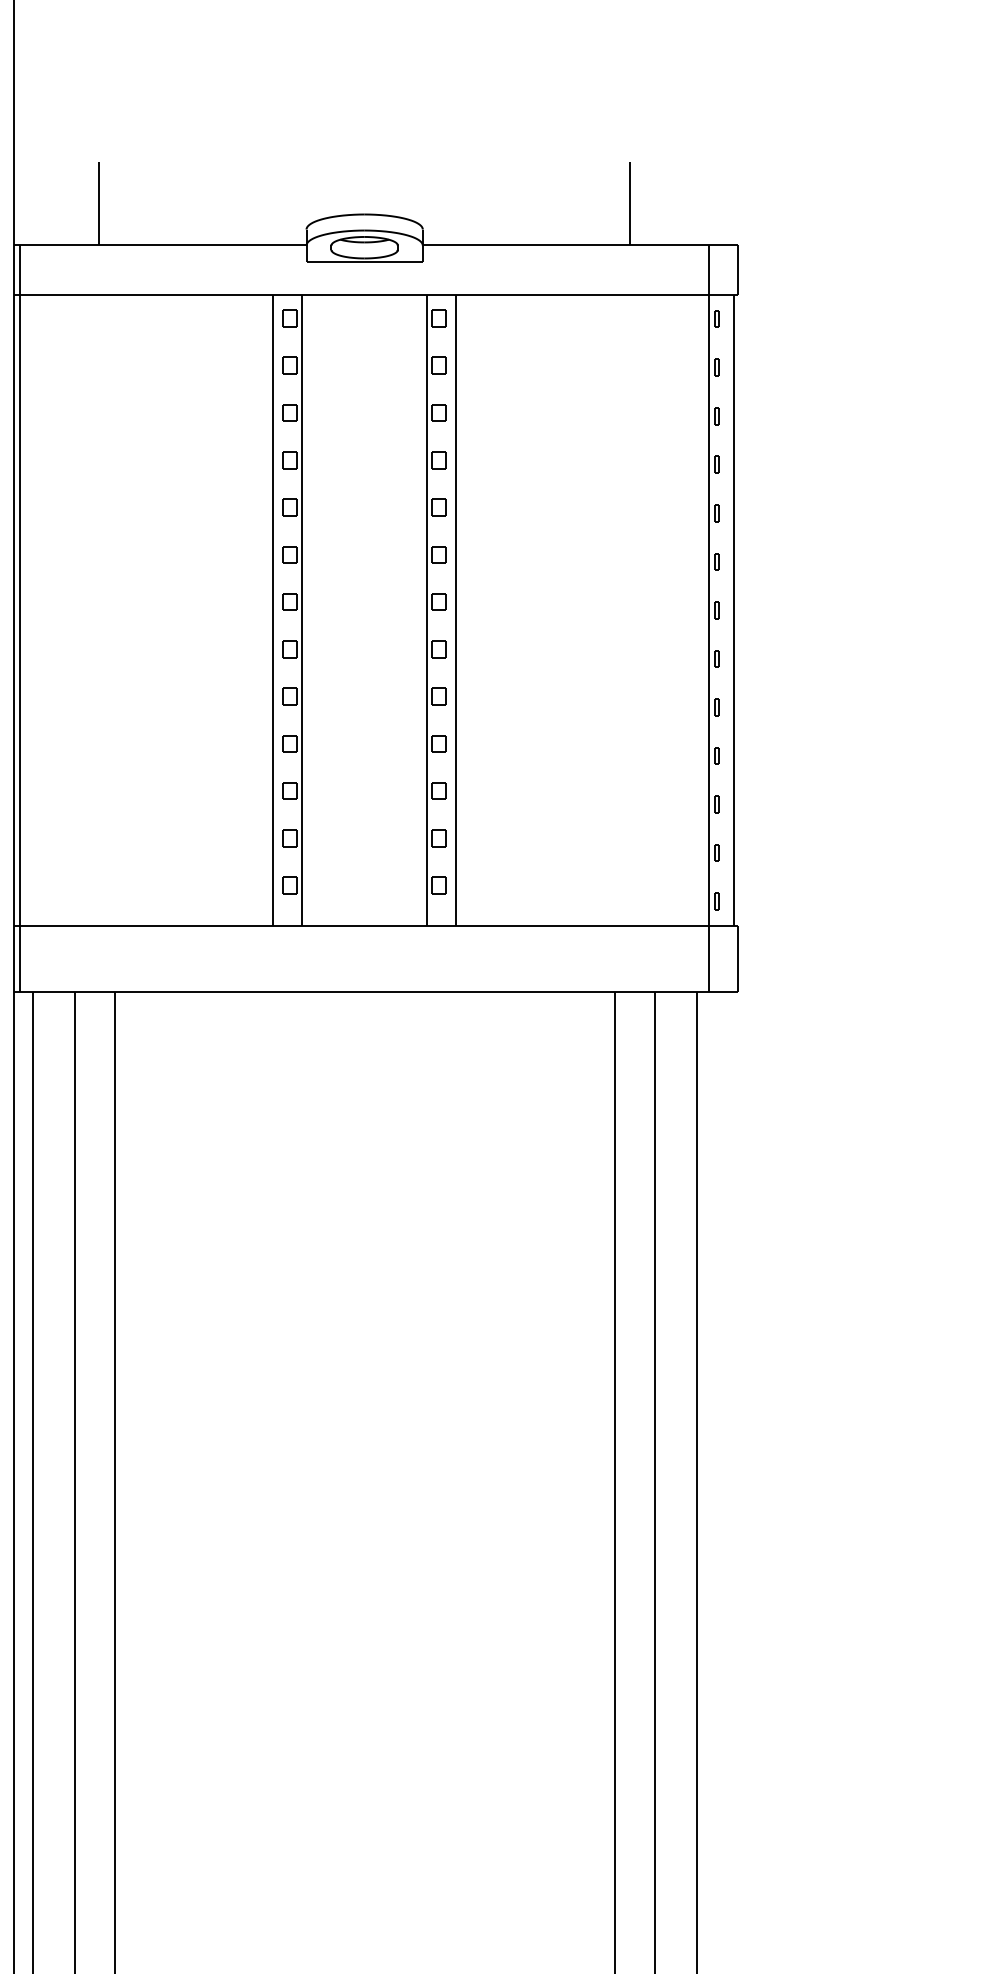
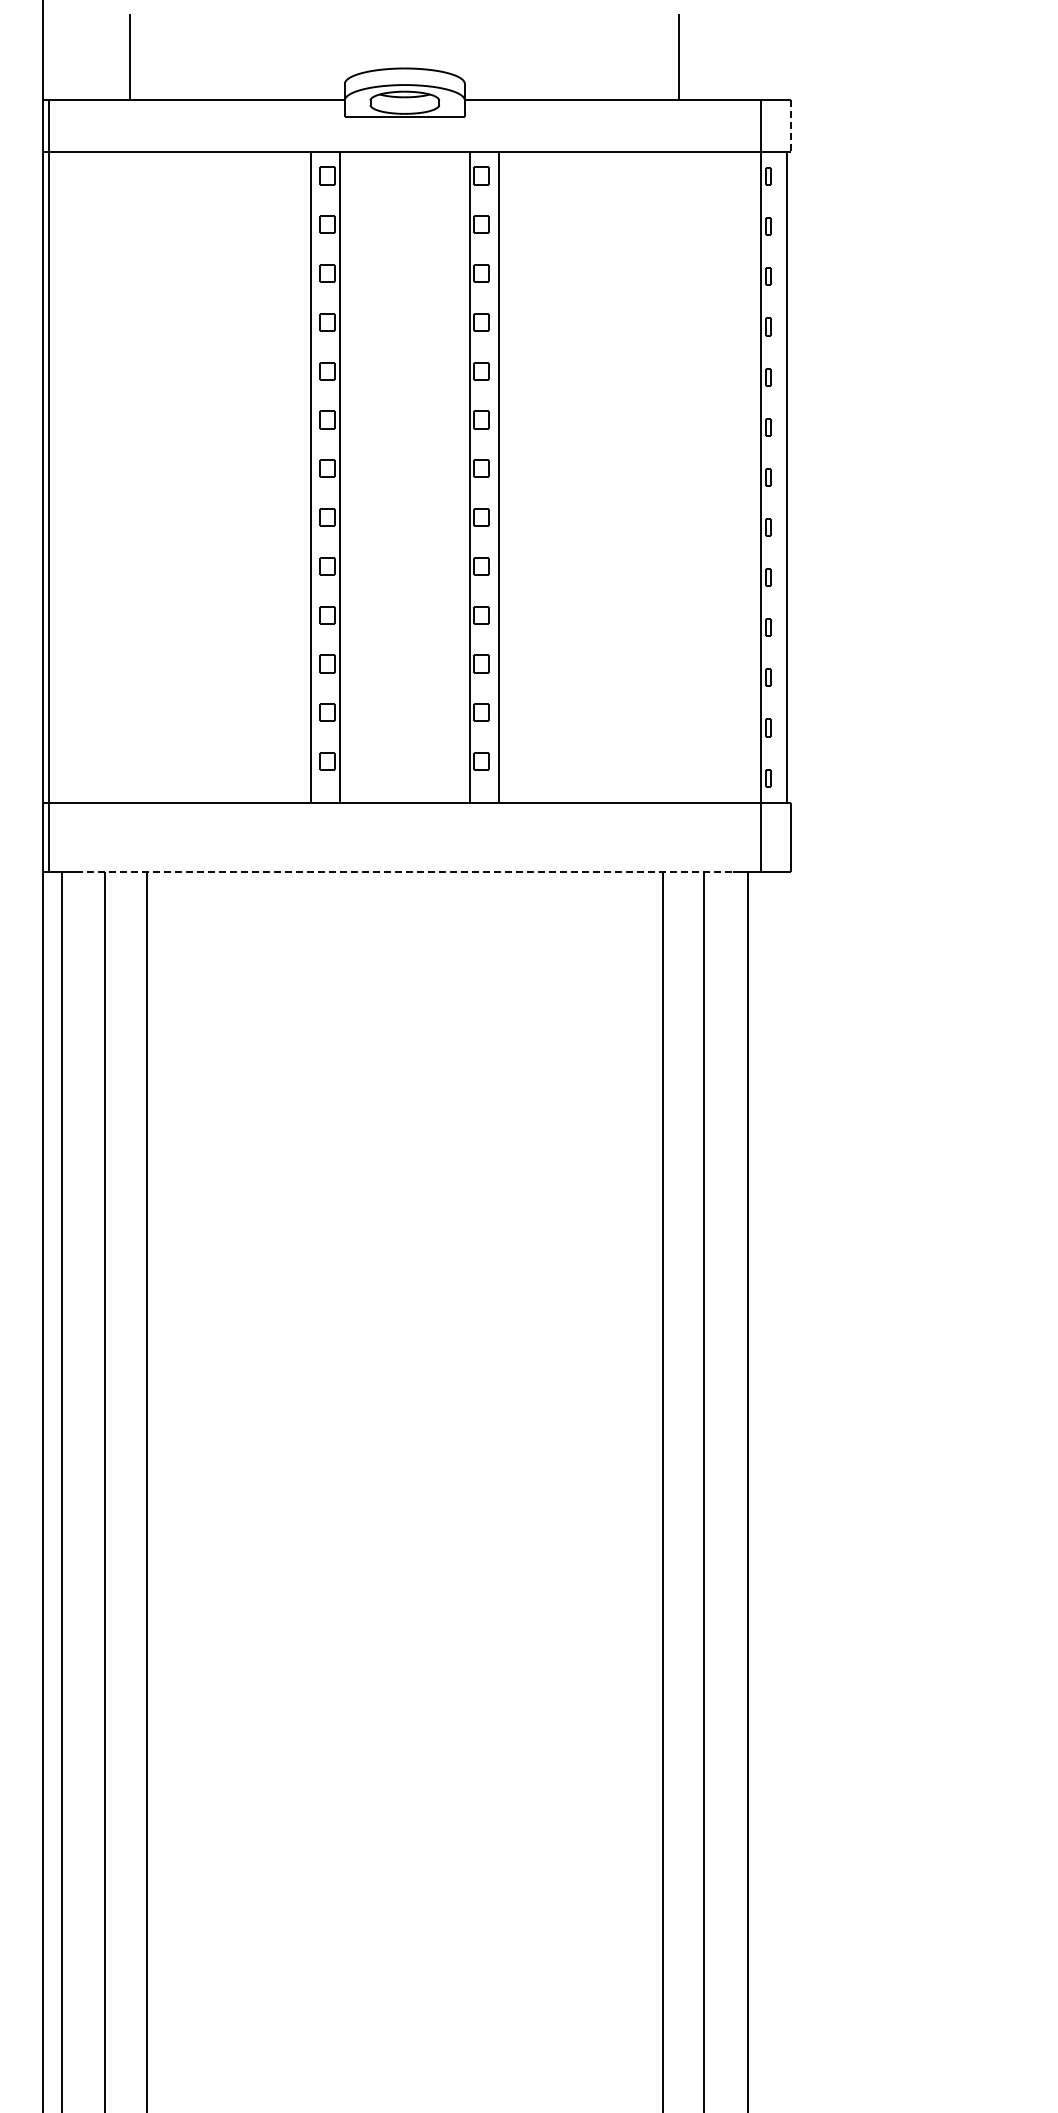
line: (738, 269) -> (790, 125), solid -> dashed
line: (365, 991) -> (405, 871), solid -> dashed

